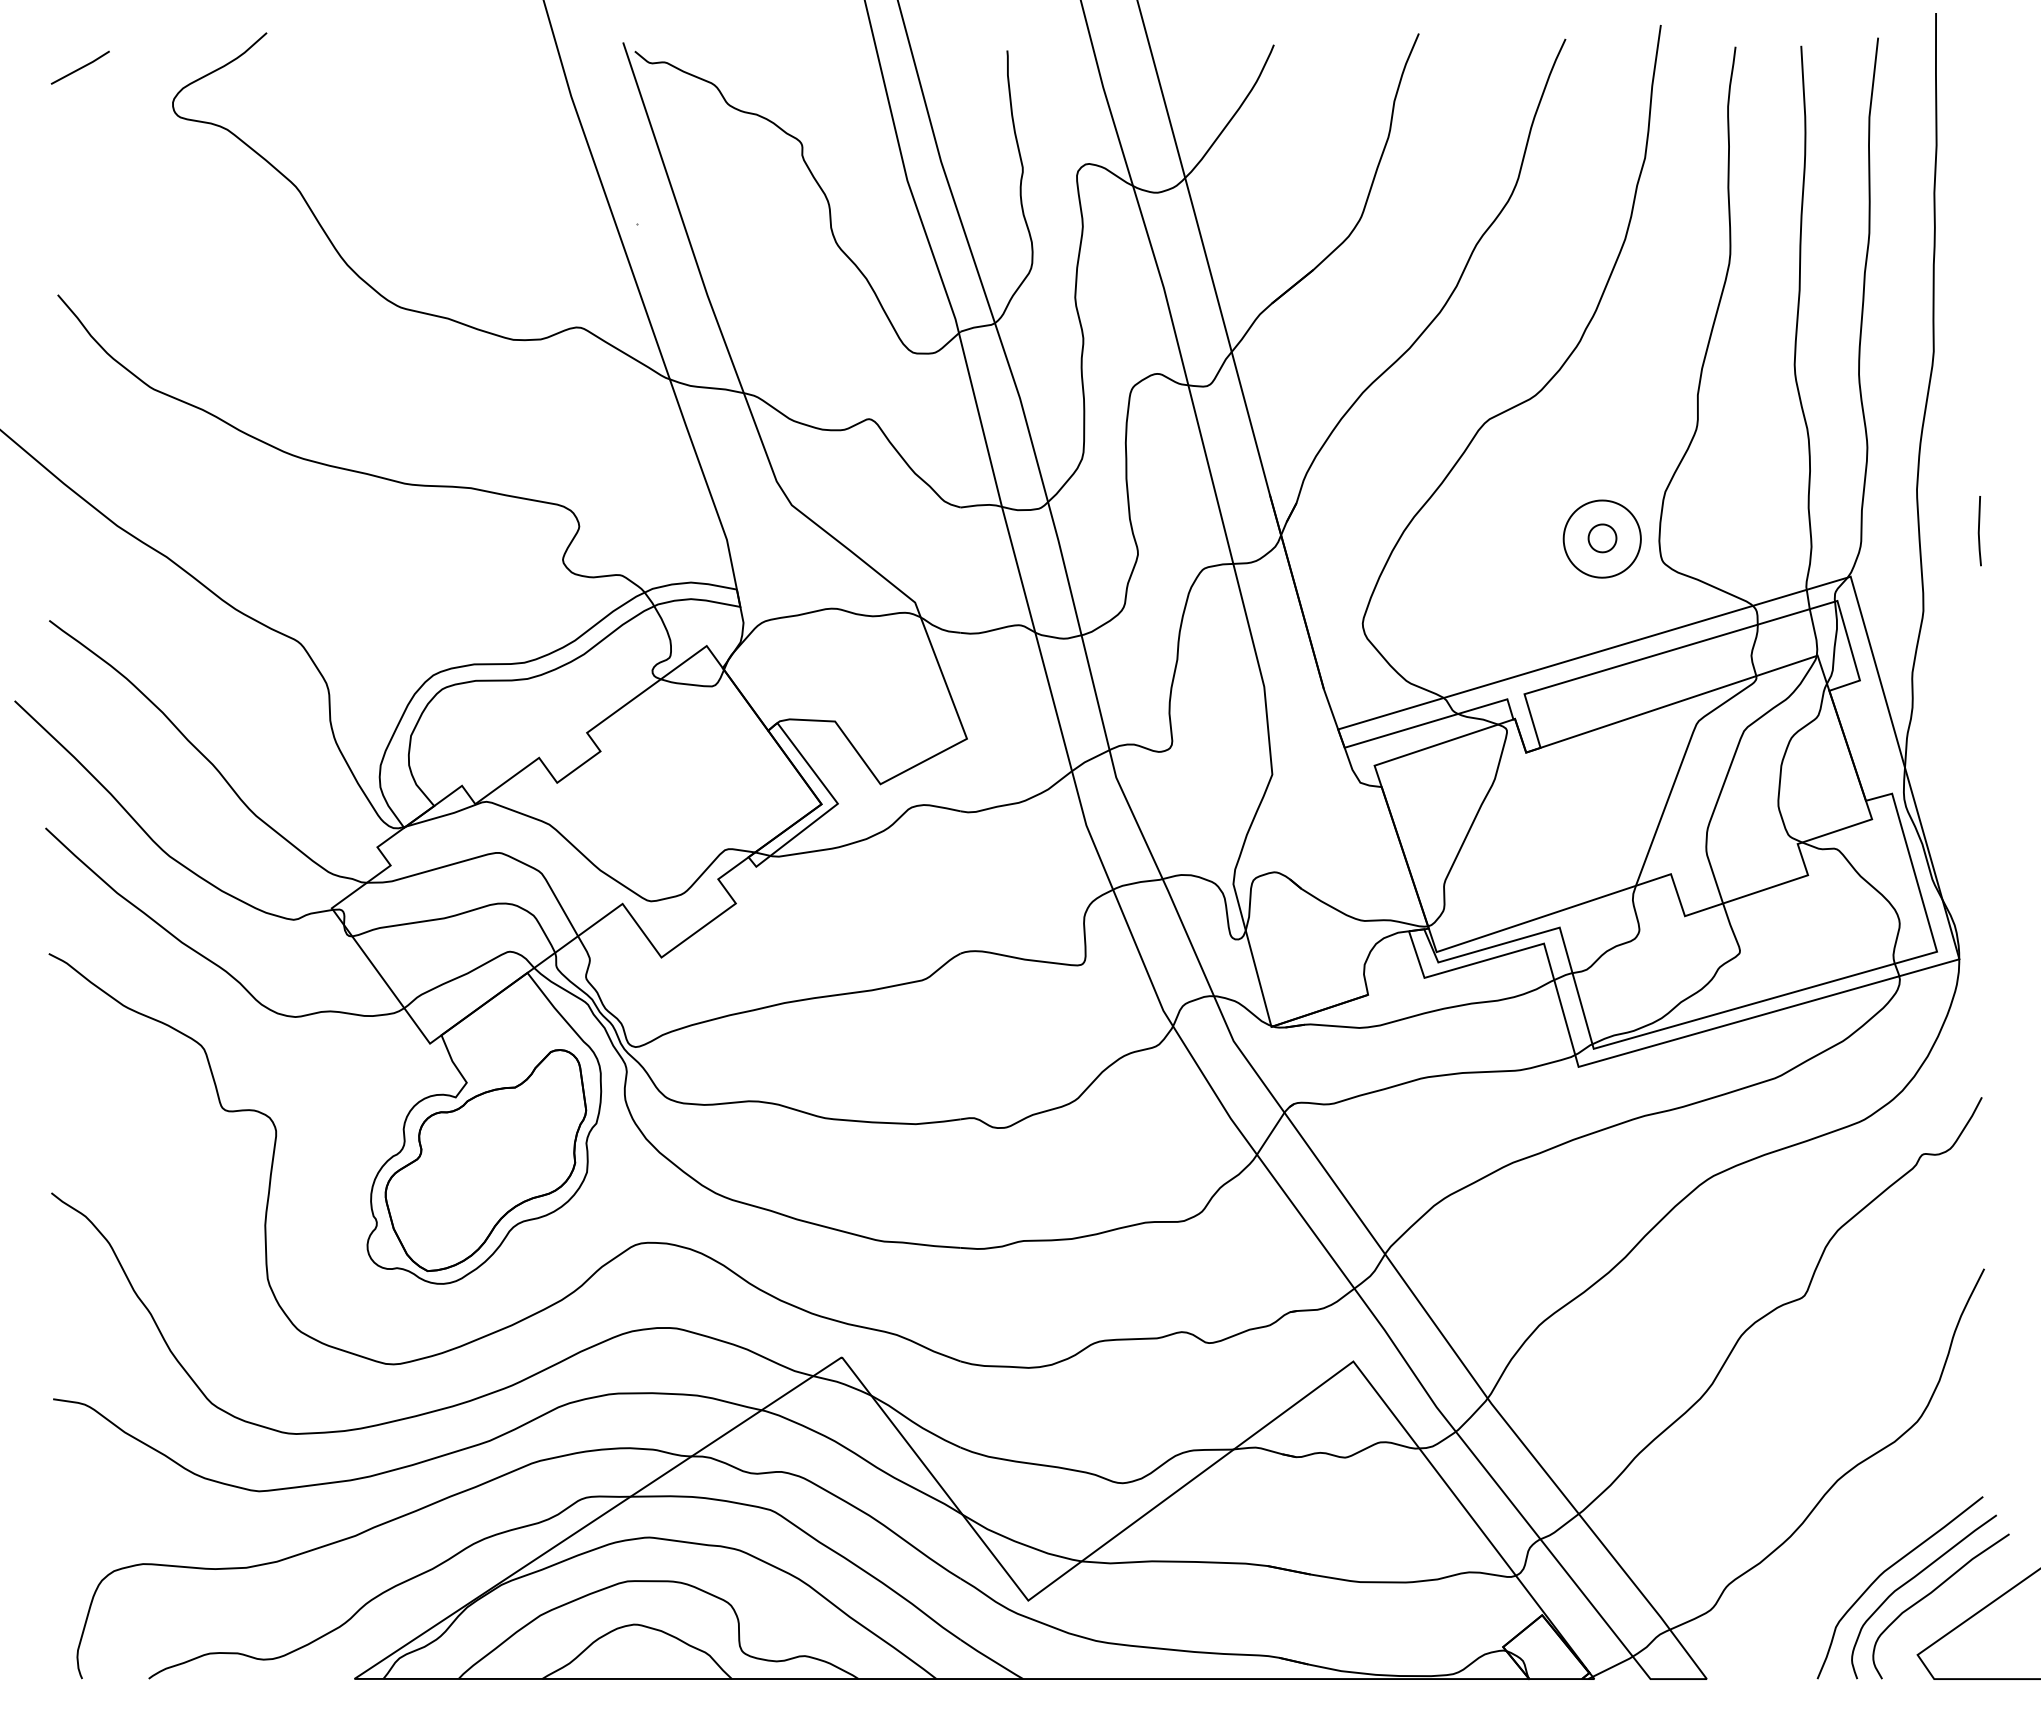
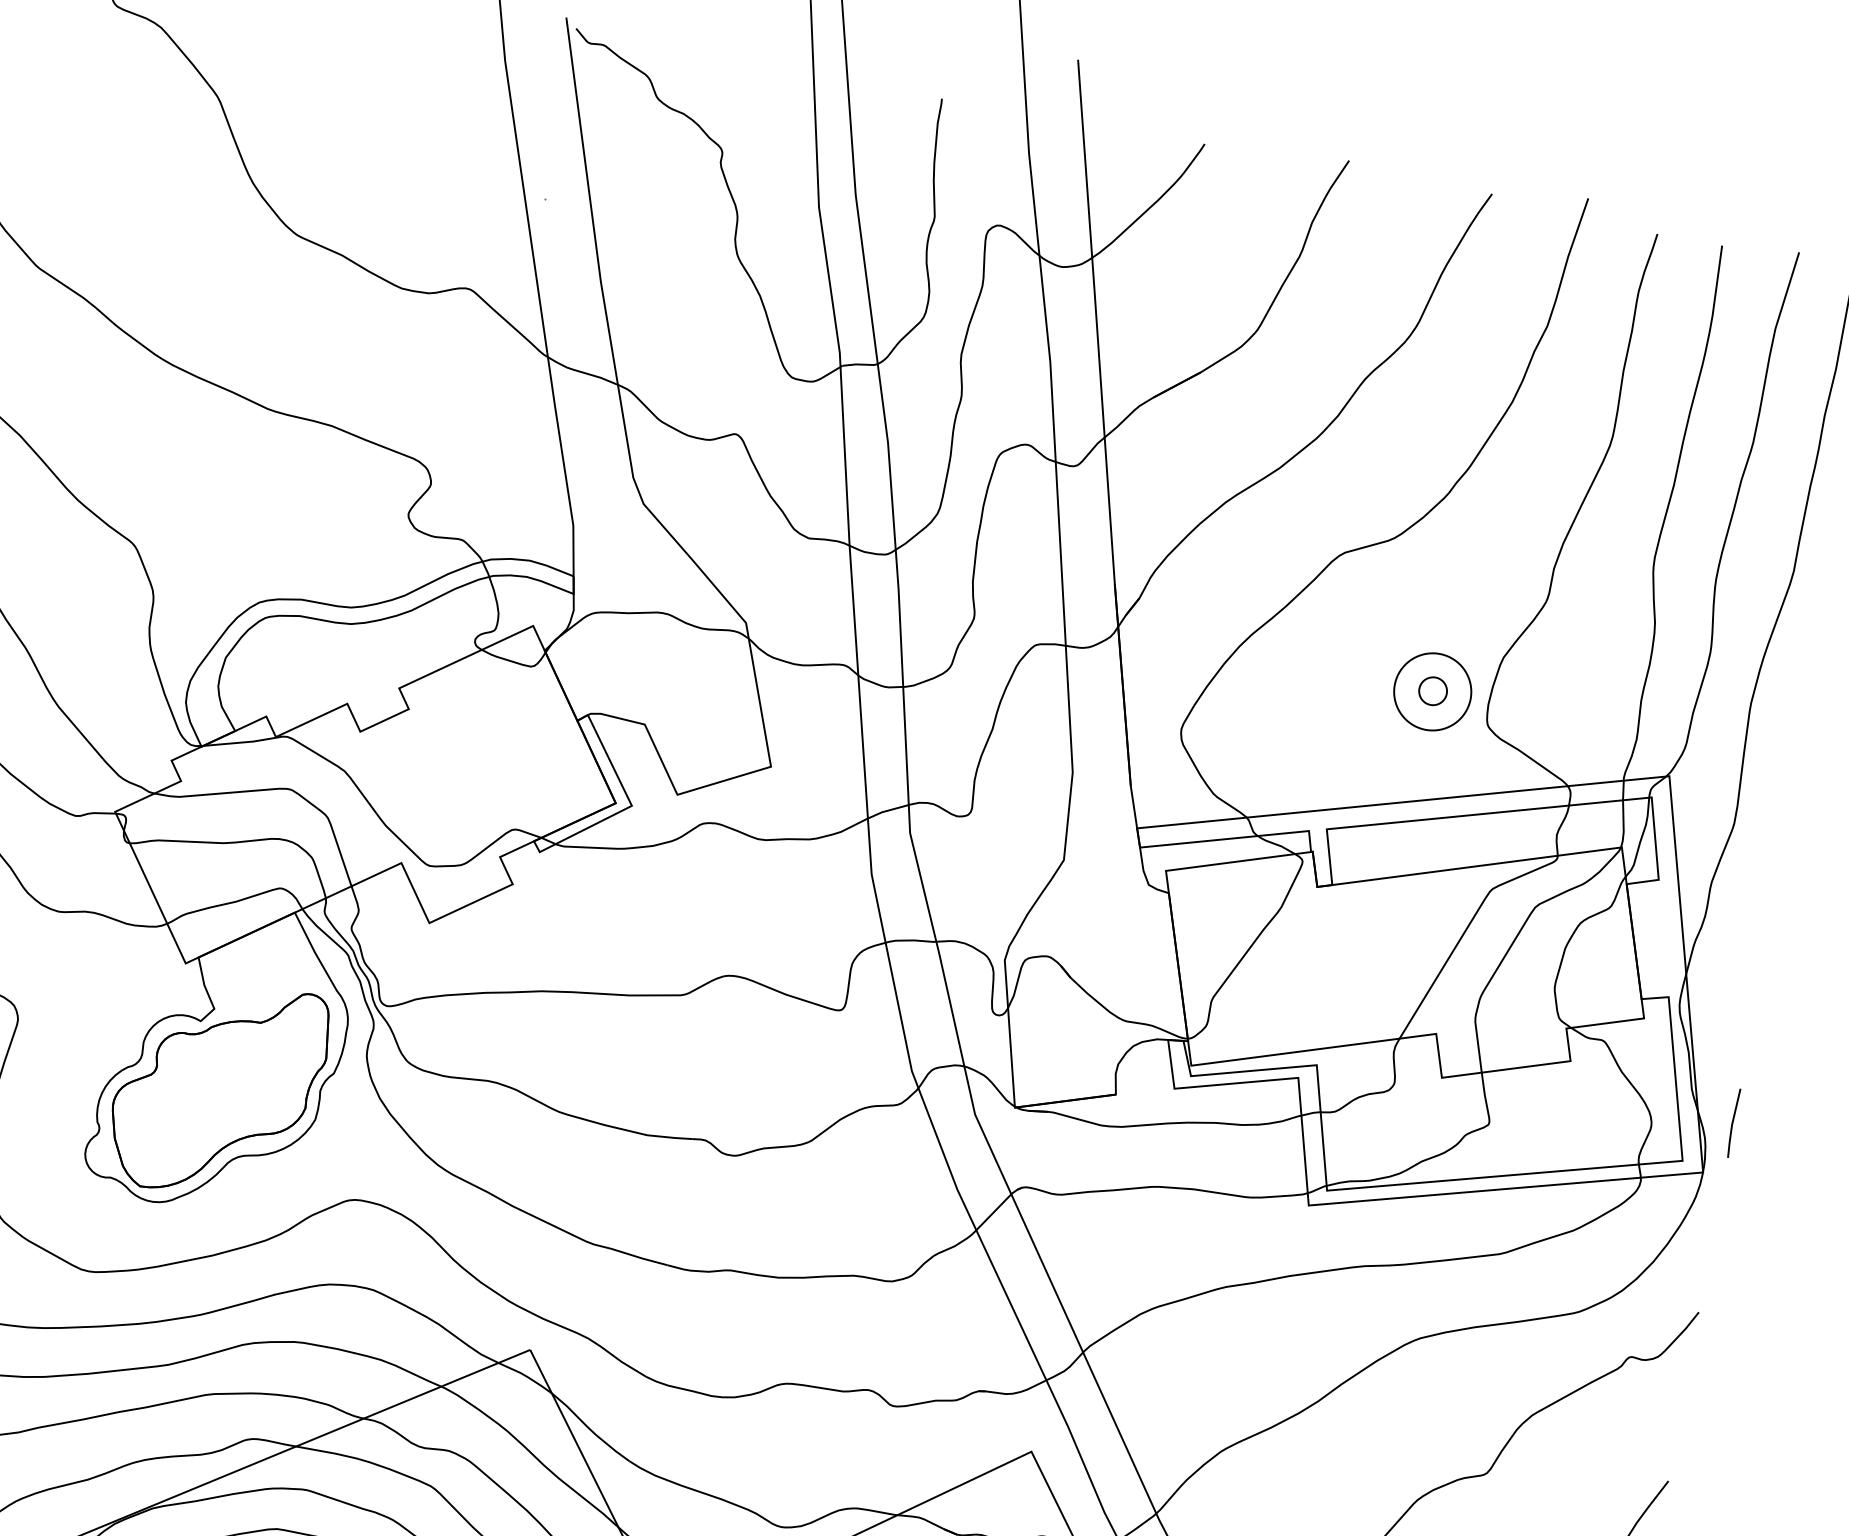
line: (1979, 531) -> (1733, 1123), moved

